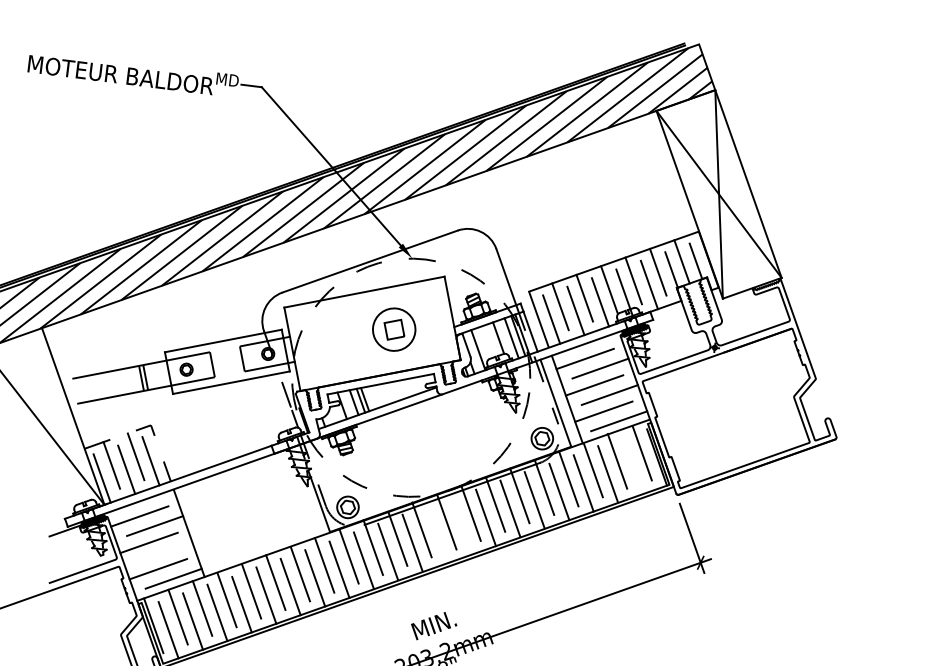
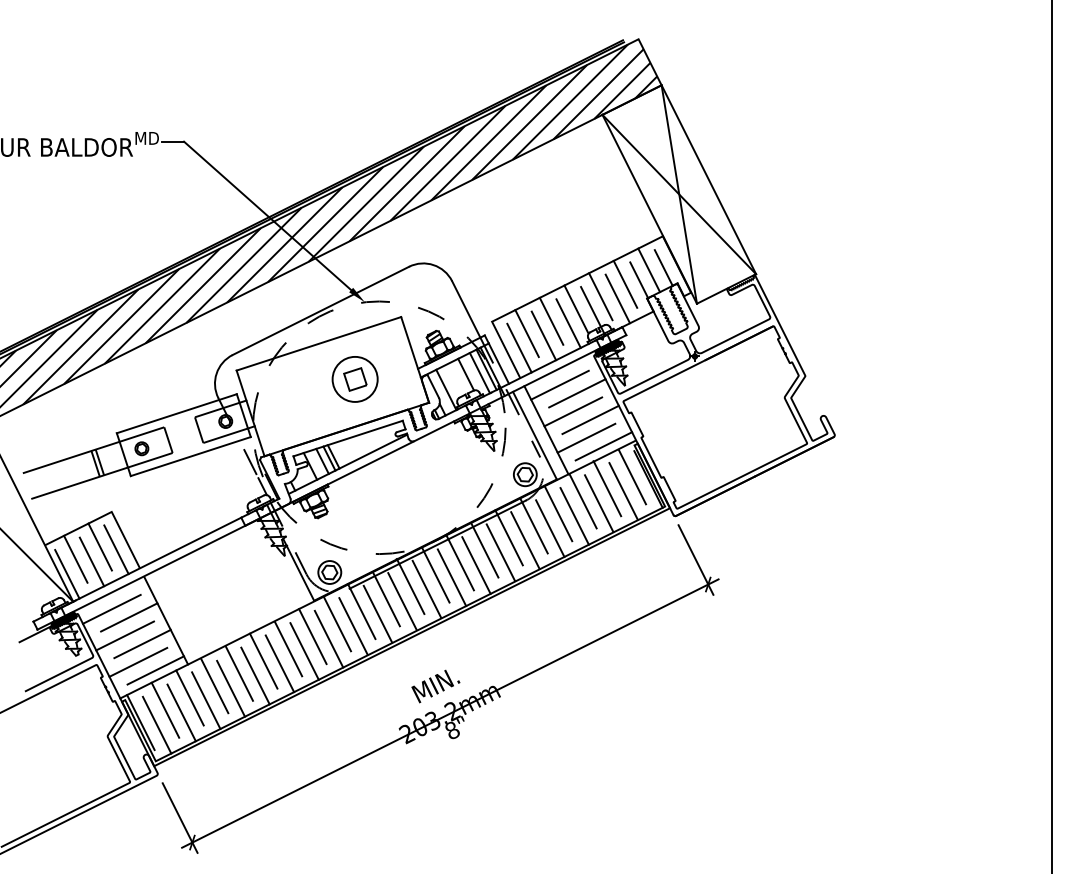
line: (146, 427) -> (107, 514), dashed -> solid
line: (632, 465) -> (623, 491), added
line: (461, 526) -> (451, 577), added
line: (436, 533) -> (426, 588), added
line: (164, 552) -> (142, 643), added

